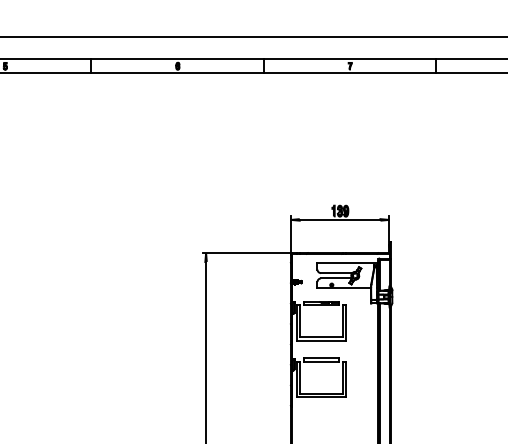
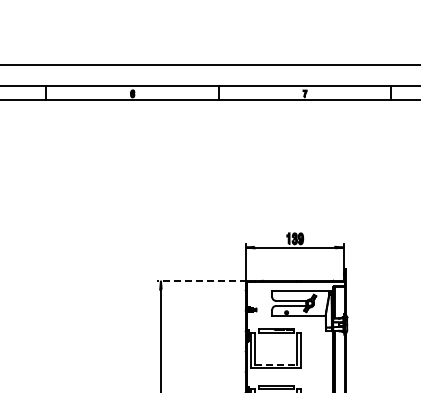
line: (247, 253) -> (202, 281), solid -> dashed
line: (321, 336) -> (276, 364), solid -> dashed

